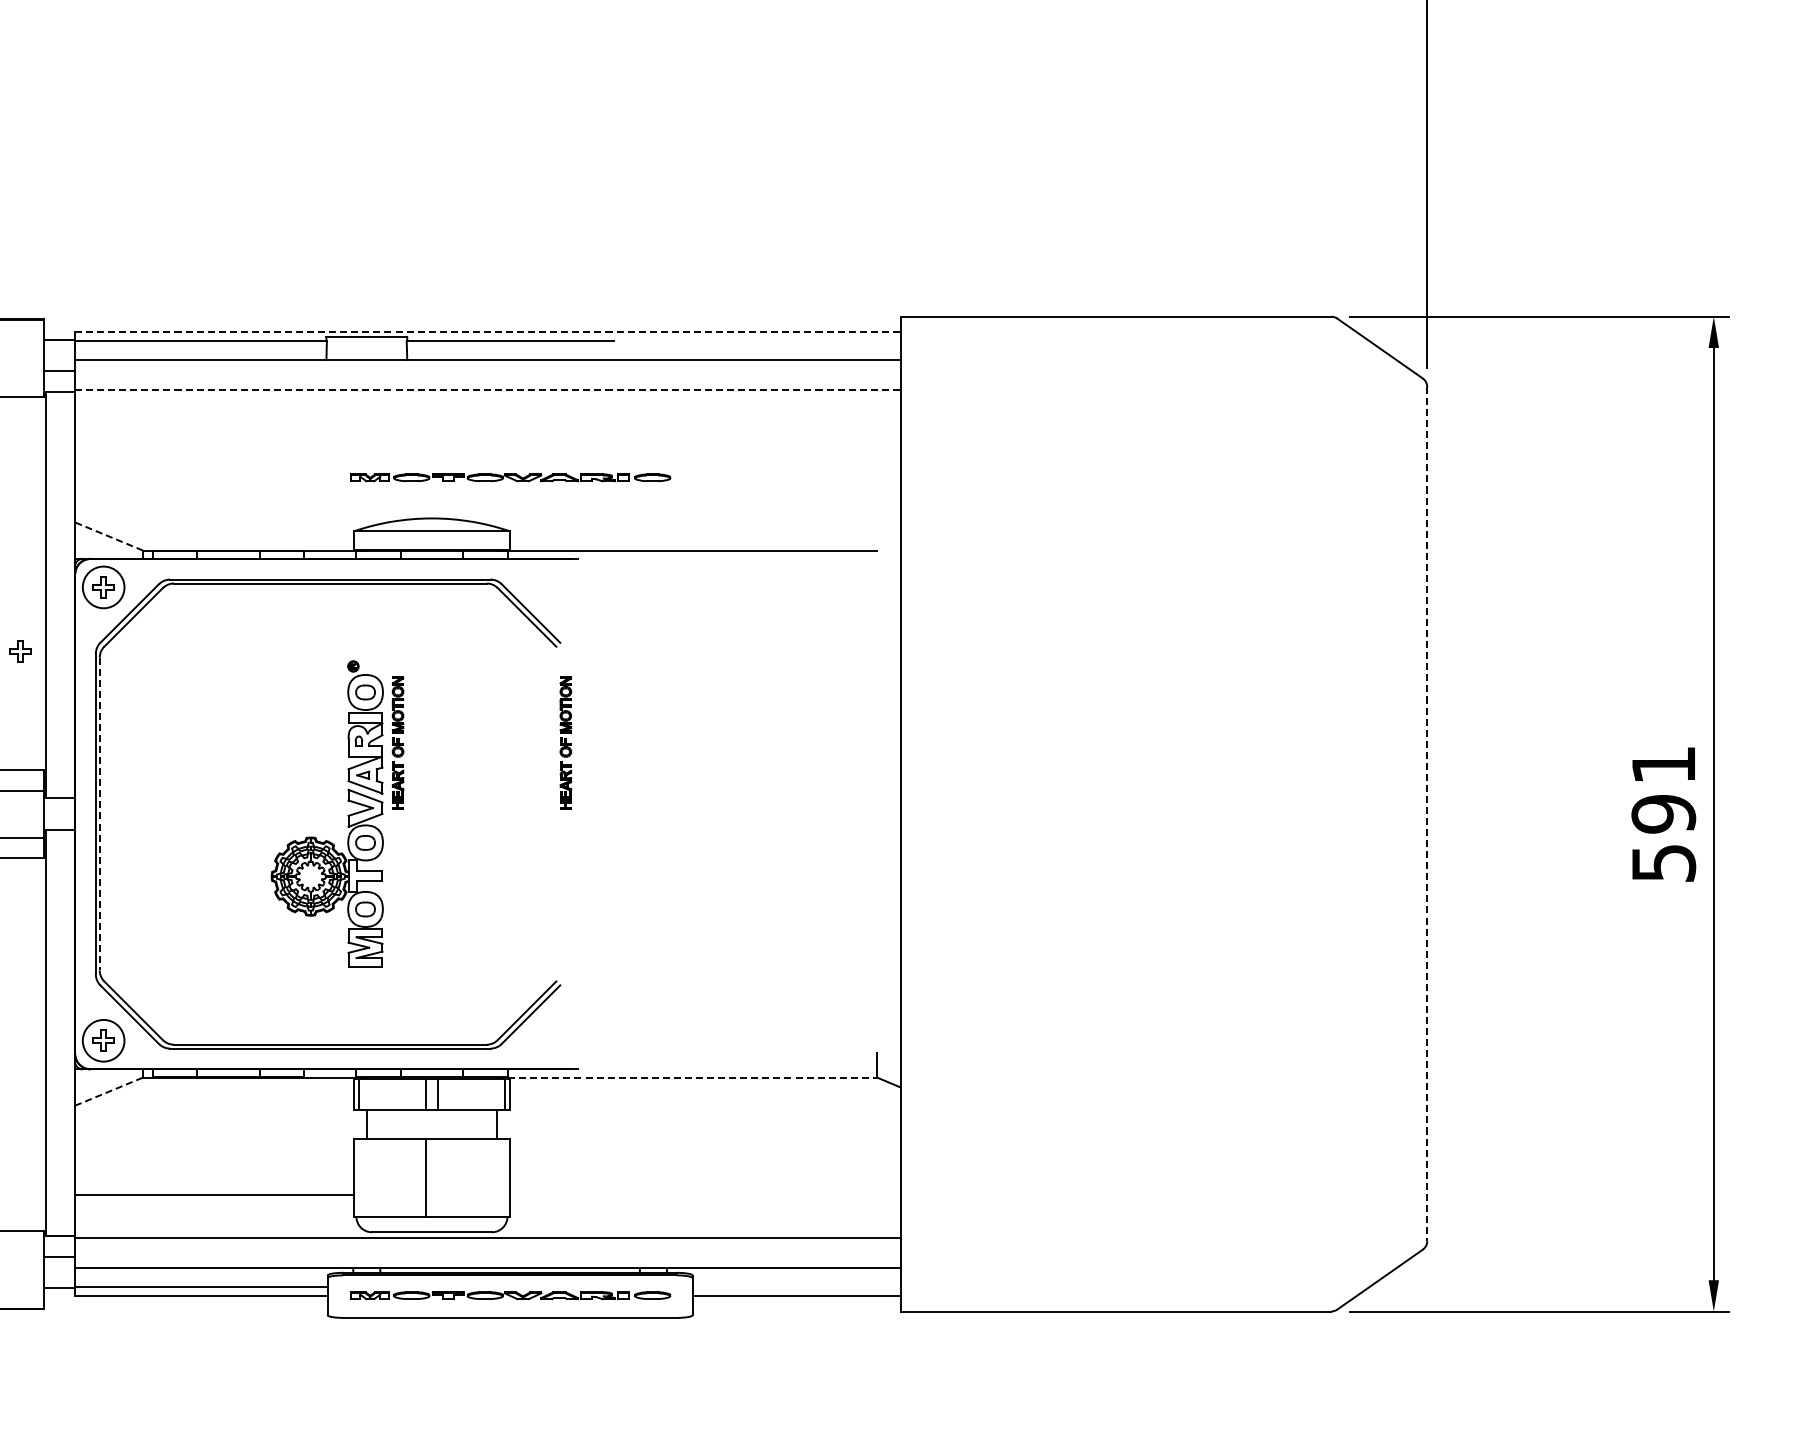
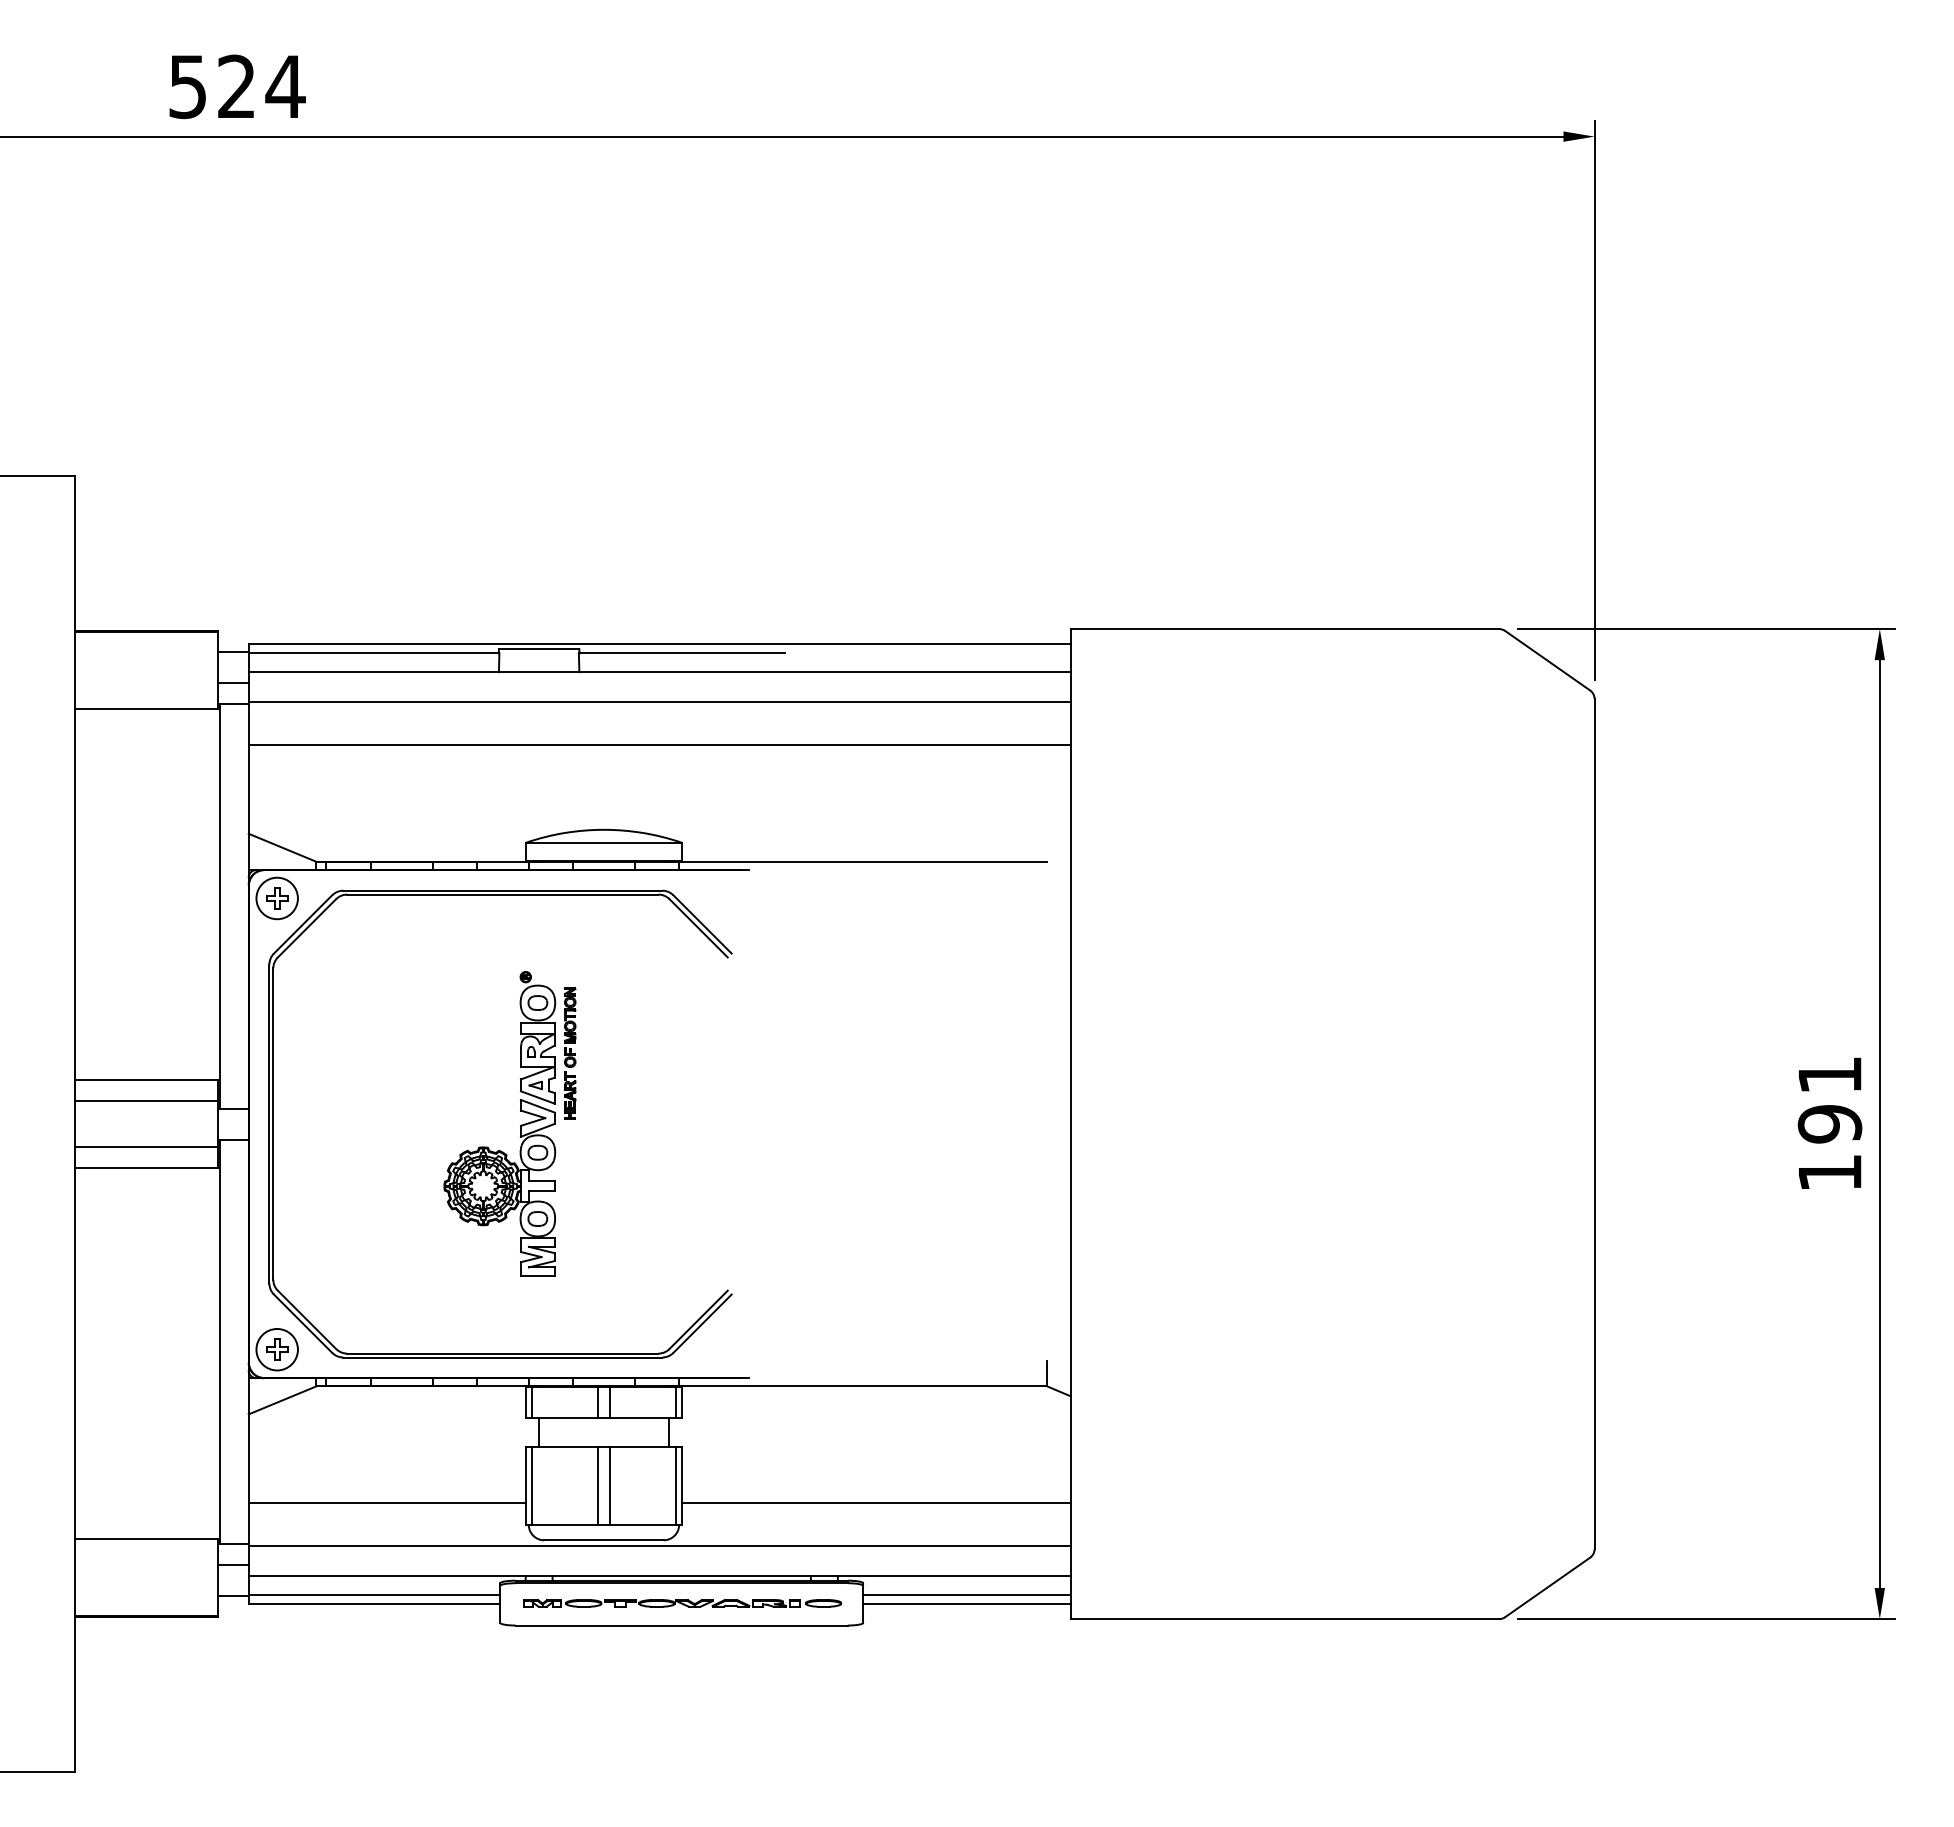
line: (488, 332) -> (660, 644), dashed -> solid
line: (488, 390) -> (660, 702), dashed -> solid
line: (487, 433) -> (659, 745), added
part: (510, 477) -> (682, 789), removed
line: (108, 536) -> (282, 847), dashed -> solid
part: (20, 651) -> (194, 962), removed
part: (566, 743) -> (737, 1053), removed
line: (99, 814) -> (273, 1124), dashed -> solid
line: (1427, 814) -> (1594, 1124), dashed -> solid
text: (1664, 863) -> (1830, 1173), 591 -> 191
line: (687, 1077) -> (858, 1386), dashed -> solid
line: (108, 1091) -> (282, 1400), dashed -> solid
line: (359, 1177) -> (531, 1485), added
line: (437, 1177) -> (609, 1485), added
line: (504, 1177) -> (676, 1485), added
line: (704, 1194) -> (875, 1502), added
line: (796, 1286) -> (966, 1594), added

